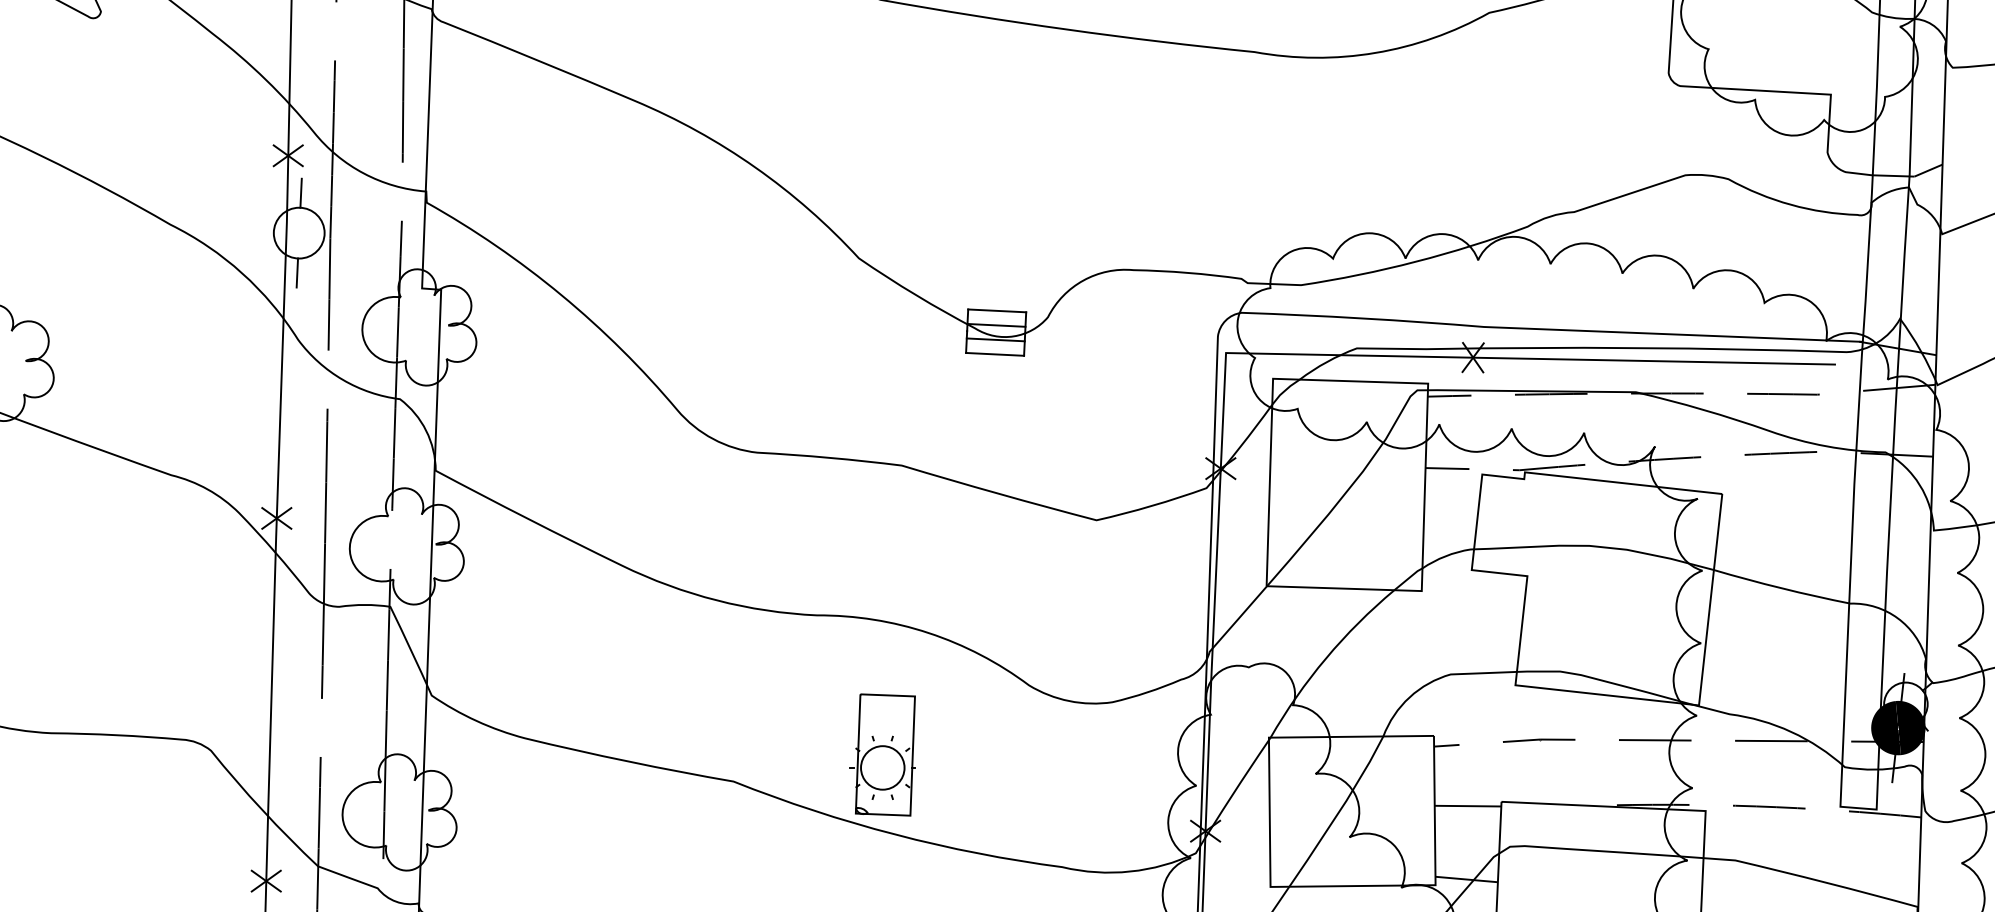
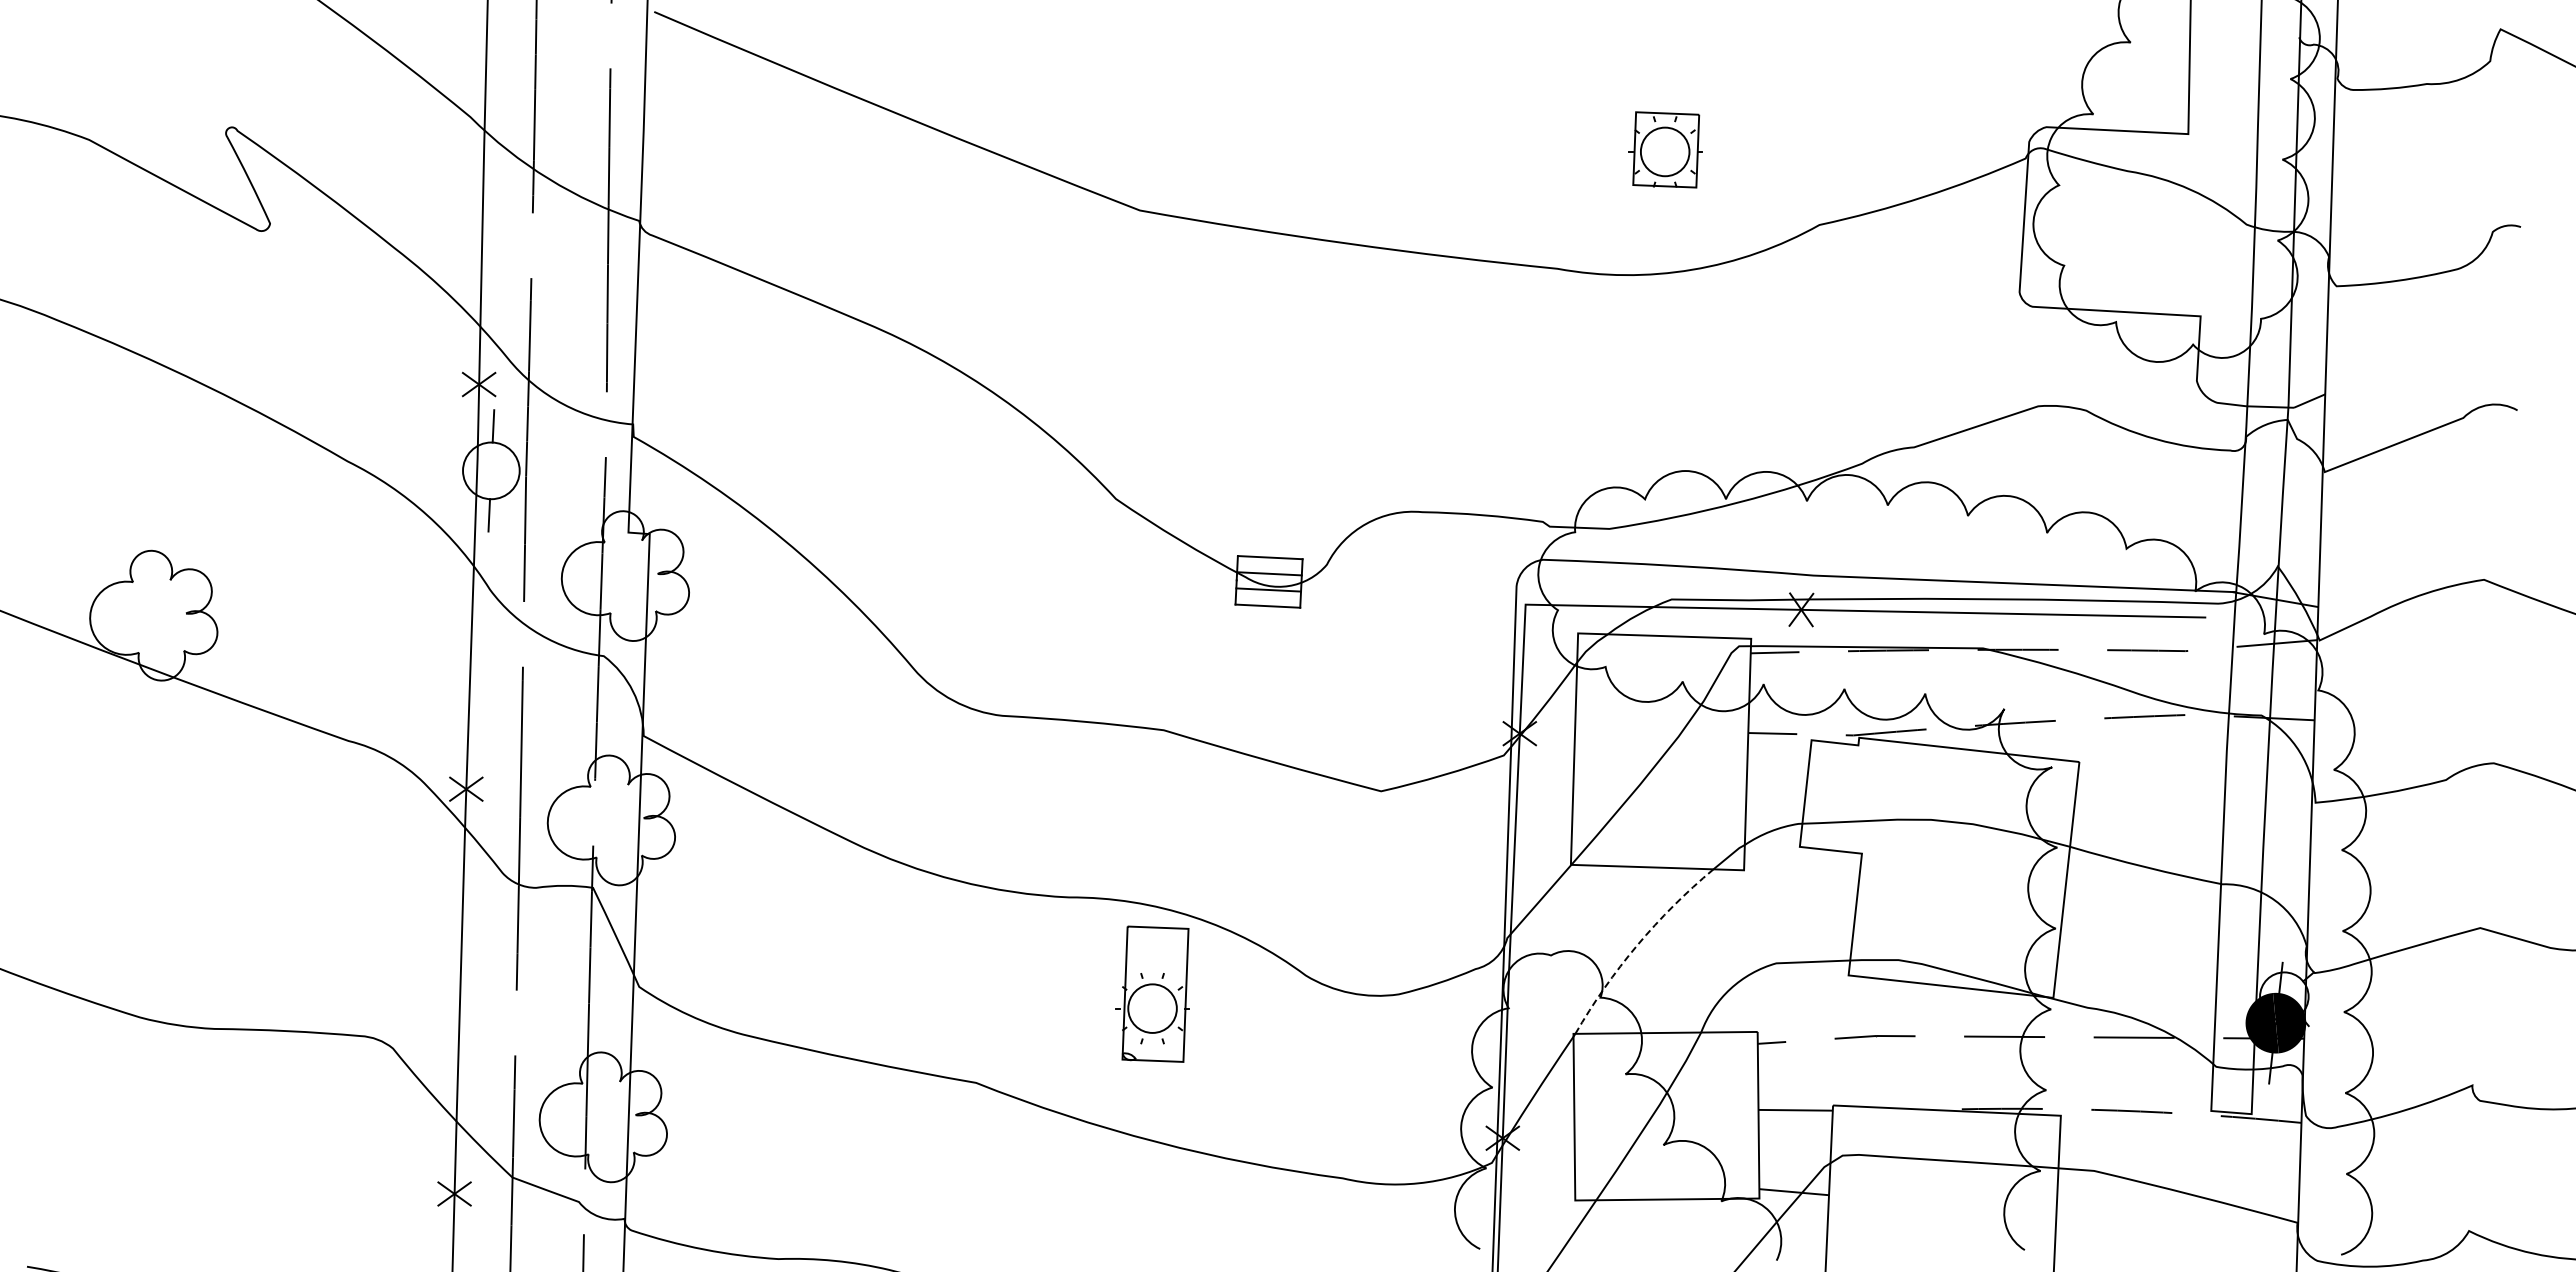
line: (1326, 658) -> (1637, 945), solid -> dashed
part: (882, 754) -> (1152, 993), moved

